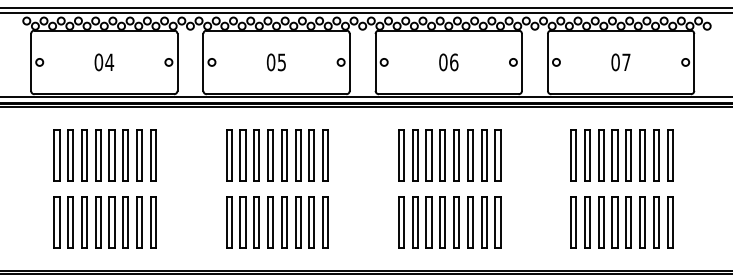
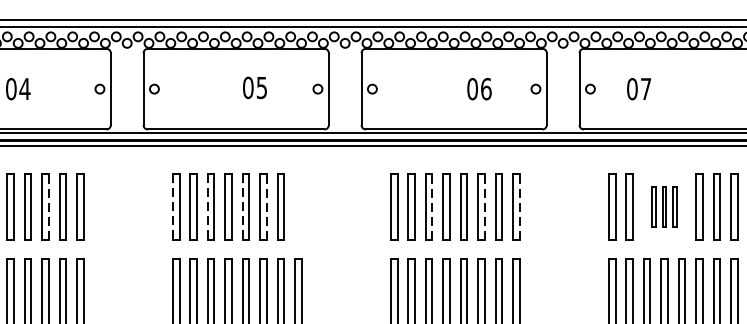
text: (276, 62) -> (255, 88), moved
text: (448, 62) -> (479, 89), moved
text: (620, 62) -> (638, 89), moved
line: (128, 155) -> (48, 206), solid -> dashed
line: (226, 155) -> (172, 206), solid -> dashed
line: (254, 155) -> (208, 206), solid -> dashed
line: (281, 155) -> (242, 206), solid -> dashed
line: (300, 155) -> (266, 206), solid -> dashed
part: (325, 155) -> (298, 206), removed
line: (431, 155) -> (432, 206), solid -> dashed
line: (472, 155) -> (484, 206), solid -> dashed
line: (500, 155) -> (519, 206), solid -> dashed
part: (614, 155) -> (663, 206), size x0.6

